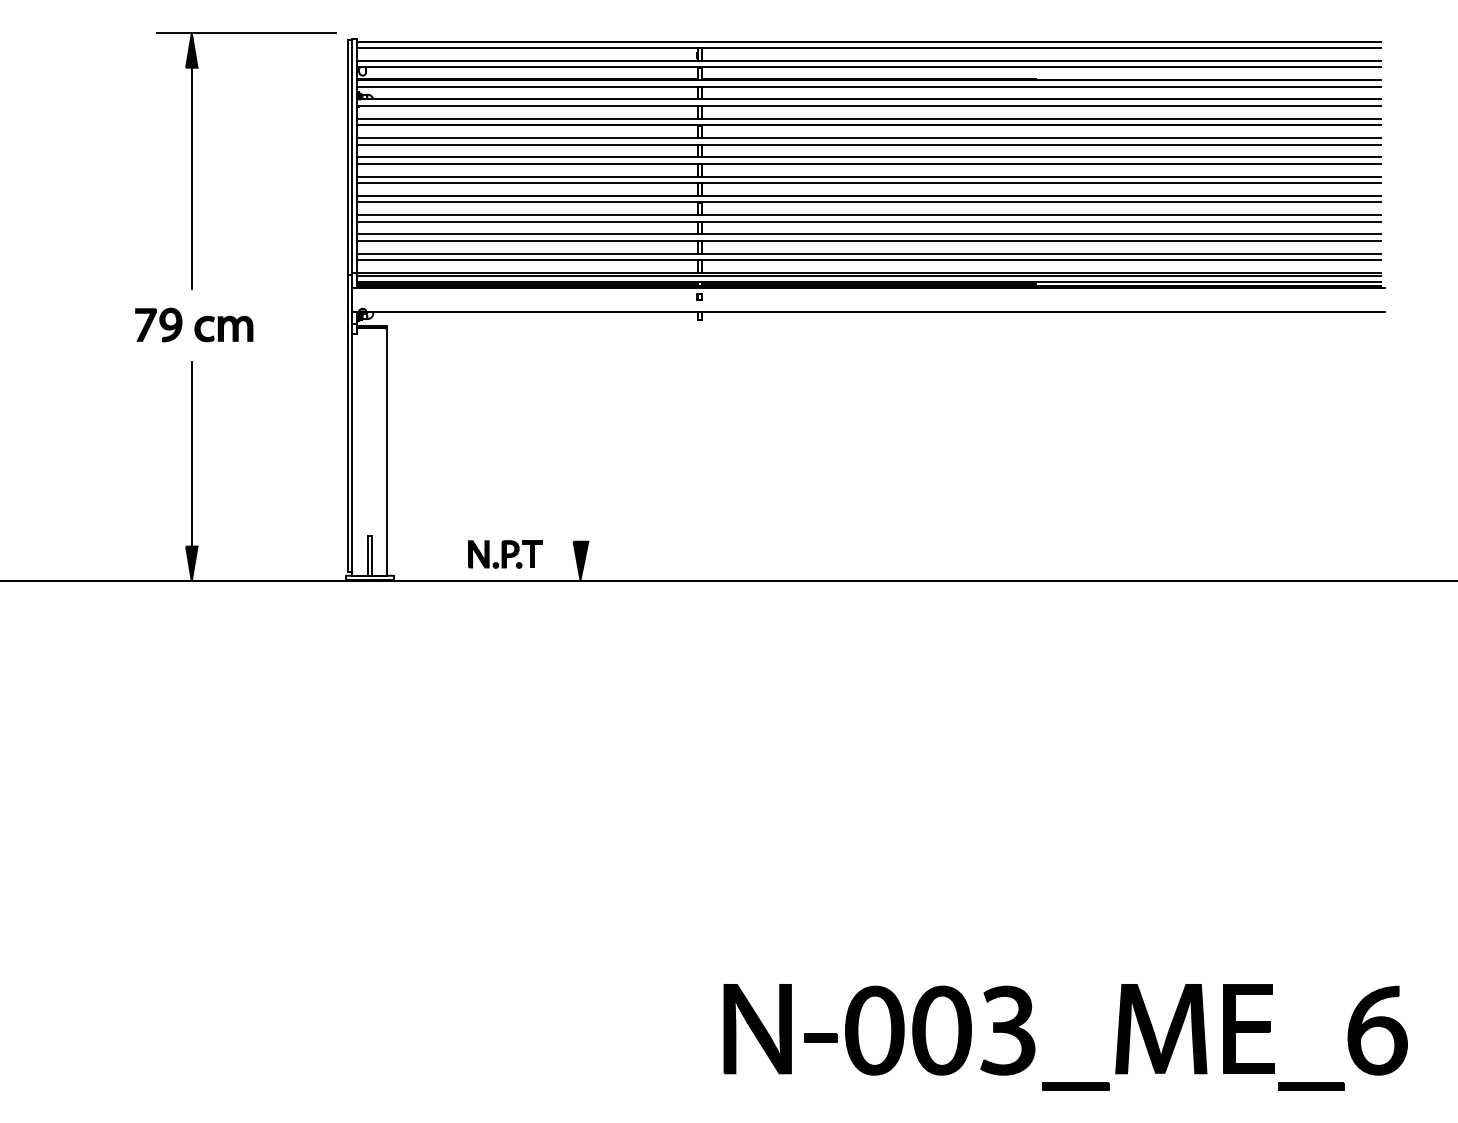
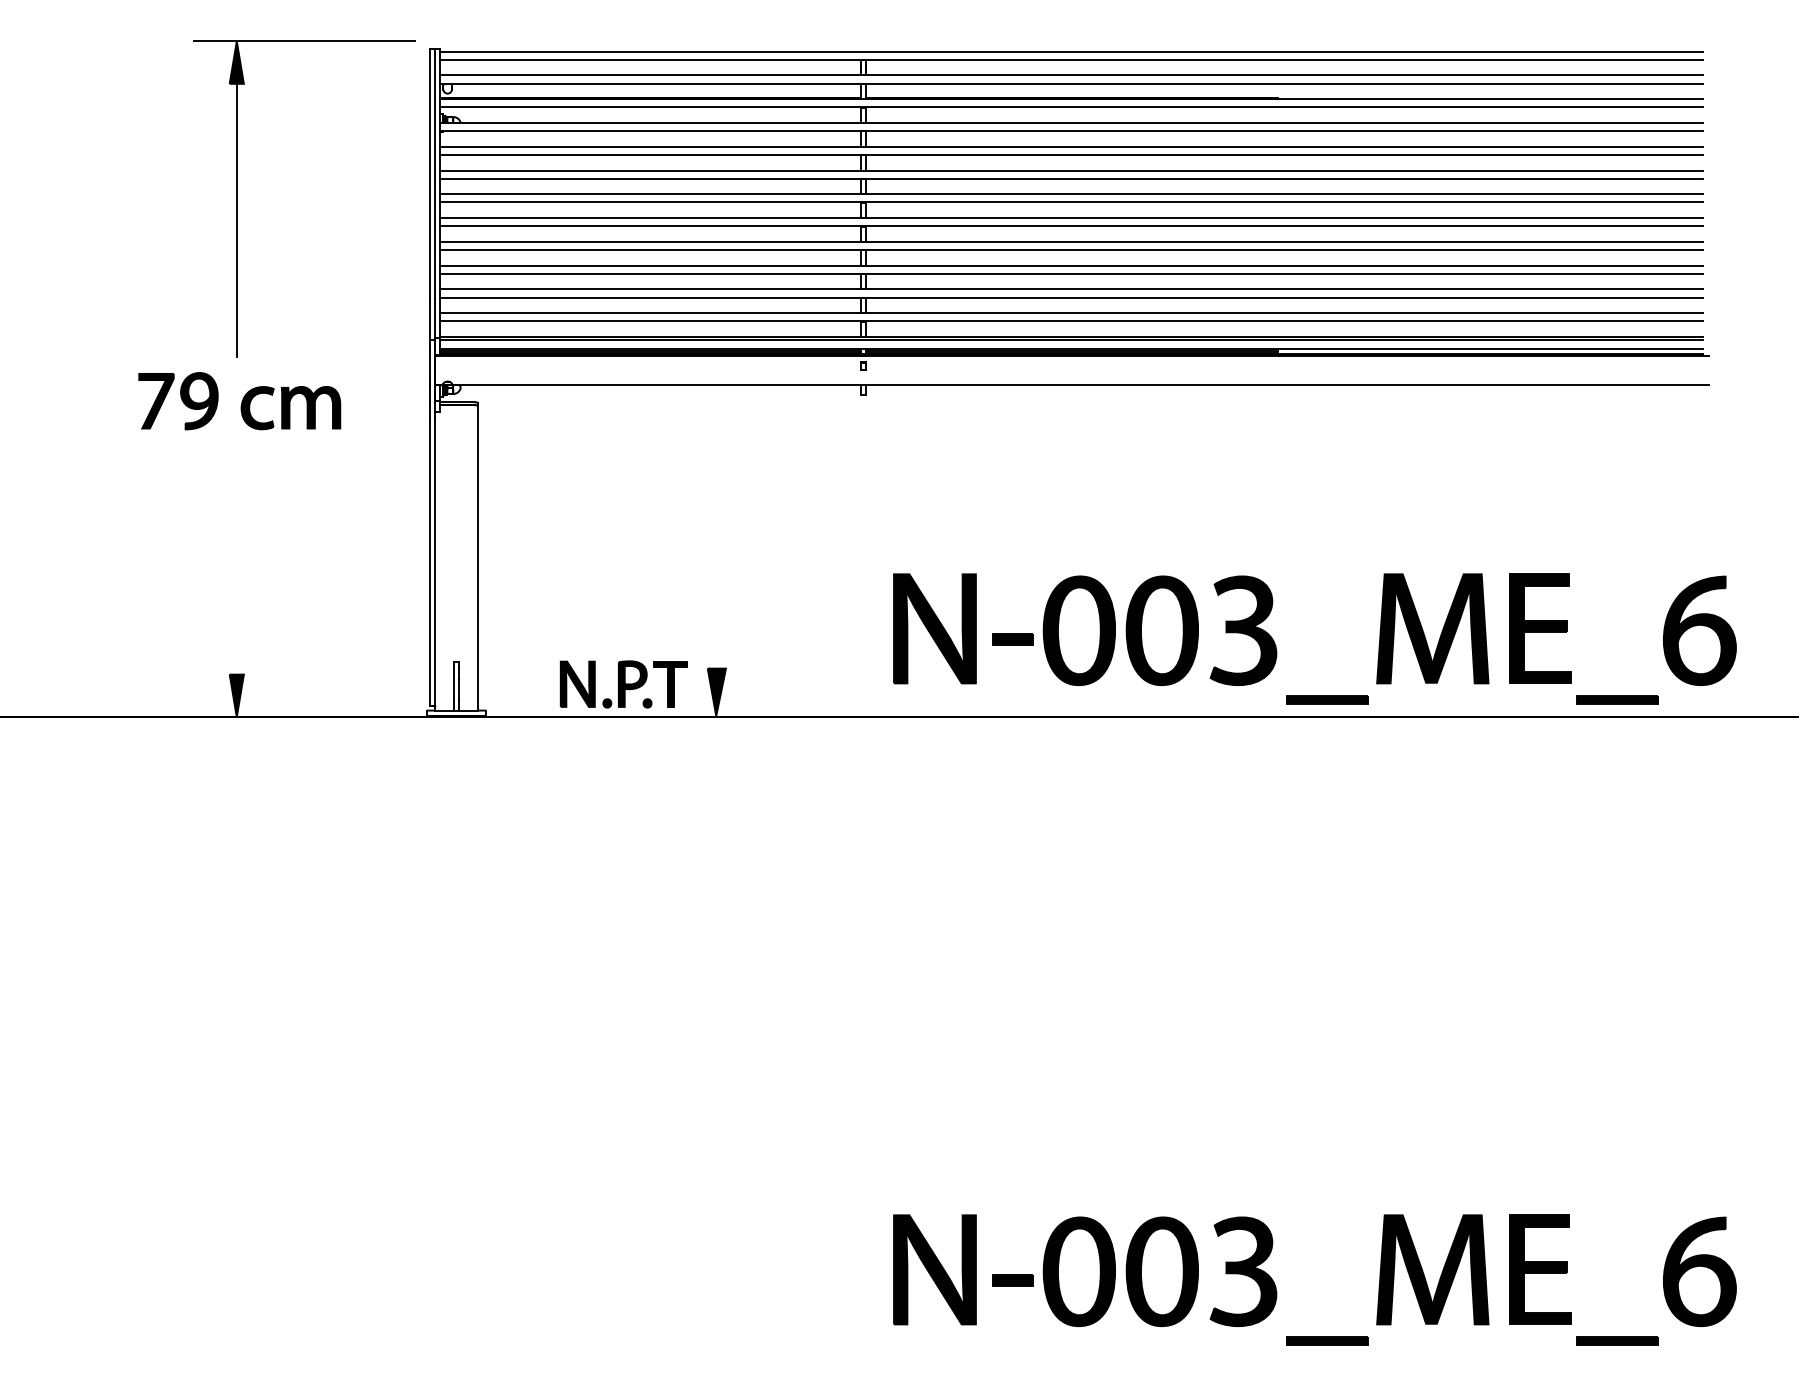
part: (194, 325) -> (239, 401), size x1.4
line: (191, 454) -> (236, 560), removed
part: (1034, 522) -> (1276, 645), added
part: (505, 553) -> (623, 683), size x1.4

